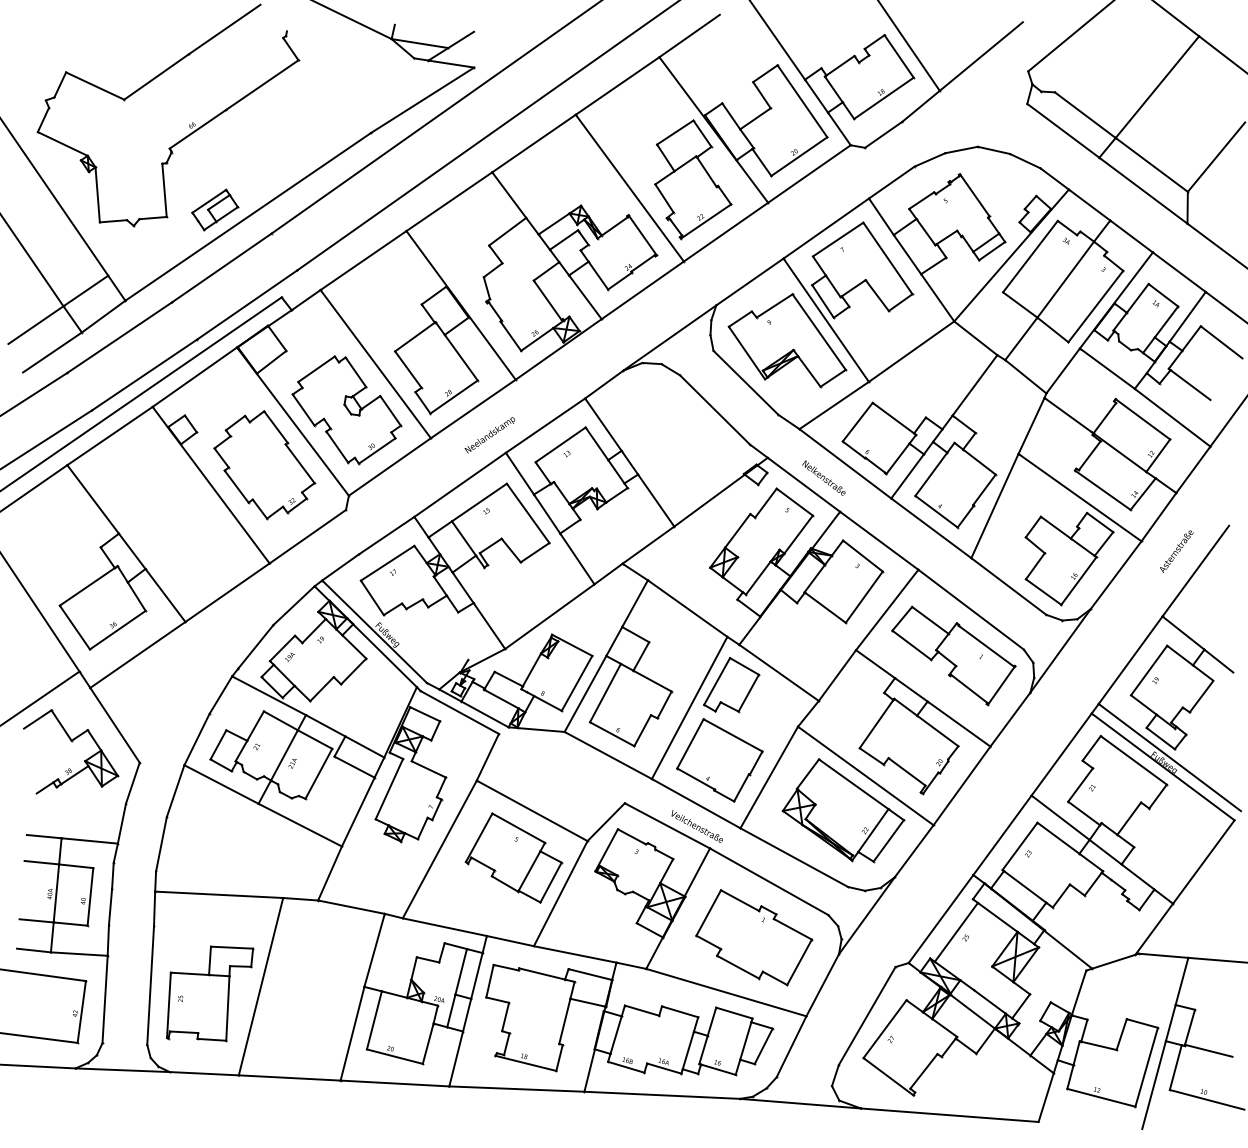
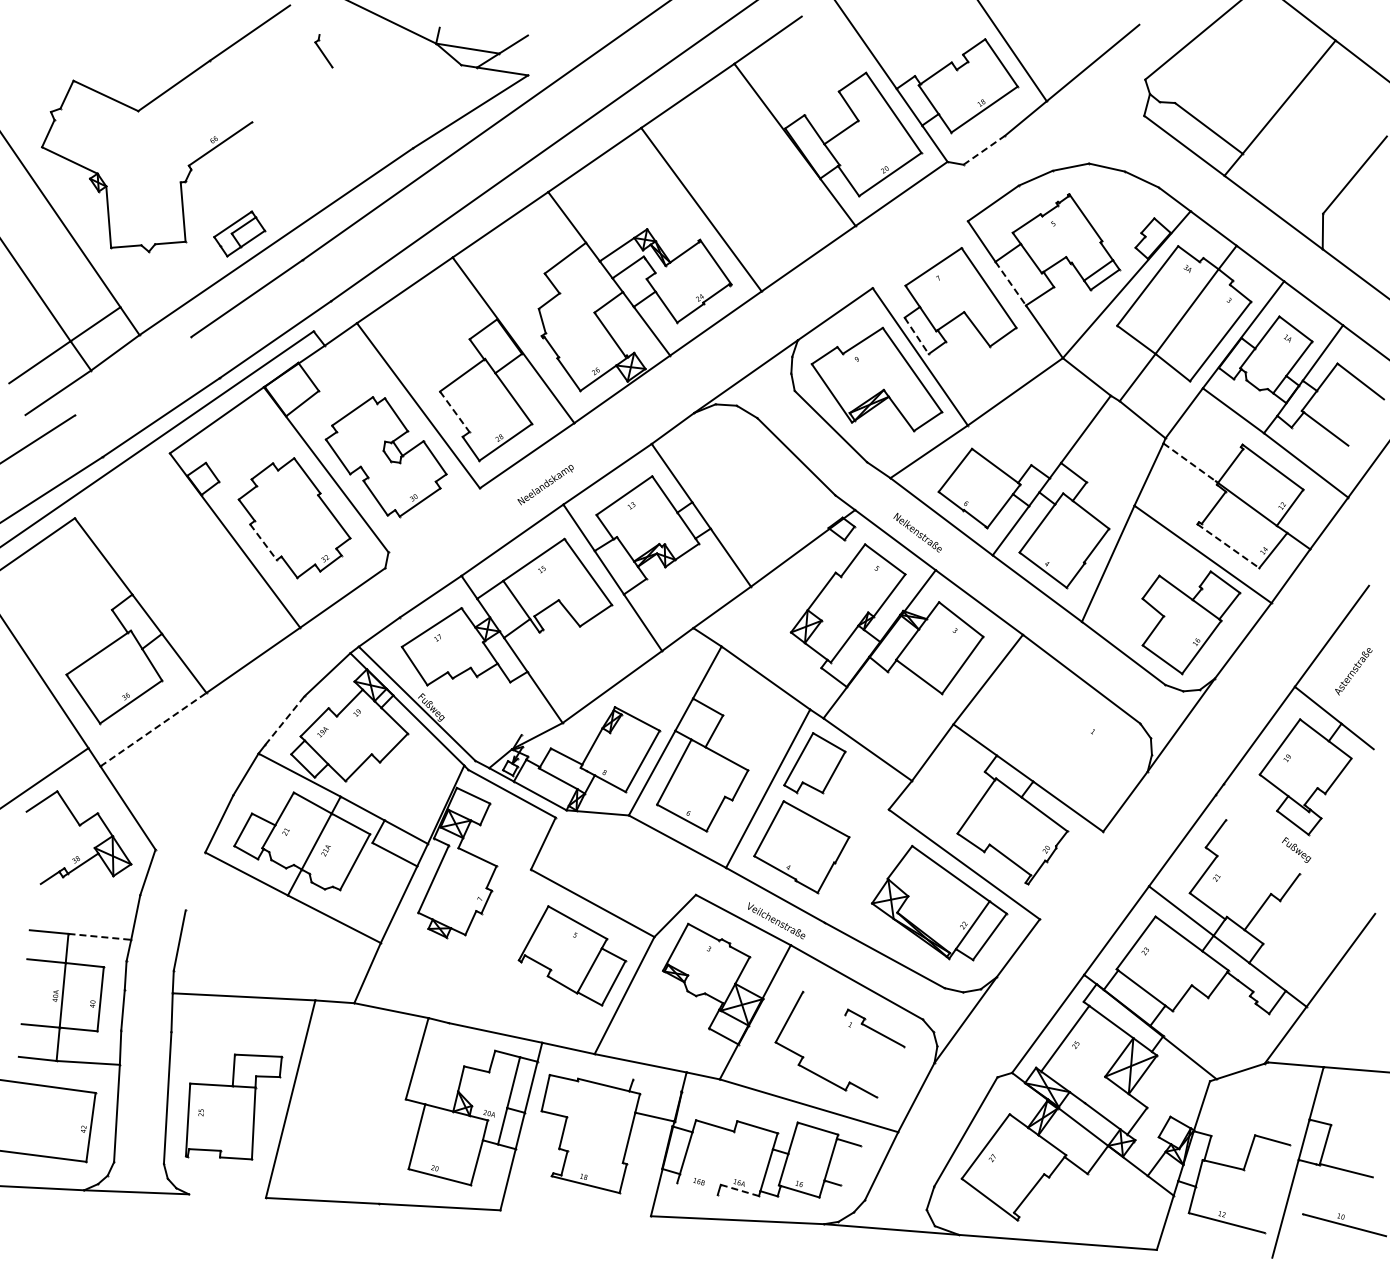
line: (262, 84) -> (292, 94), removed
line: (883, 135) -> (984, 150), solid -> dashed
line: (1151, 164) -> (1282, 183), removed
part: (692, 179) -> (771, 200), removed
line: (825, 228) -> (919, 254), removed
line: (907, 254) -> (1010, 283), solid -> dashed
line: (822, 301) -> (916, 335), solid -> dashed
line: (119, 337) -> (133, 376), removed
line: (409, 370) -> (455, 412), solid -> dashed
line: (1068, 415) -> (1190, 462), solid -> dashed
line: (109, 435) -> (121, 485), removed
line: (389, 467) -> (433, 520), removed
line: (236, 486) -> (263, 542), solid -> dashed
line: (1102, 490) -> (1228, 546), solid -> dashed
text: (1176, 551) -> (1353, 671), moved
line: (256, 646) -> (285, 720), solid -> dashed
line: (137, 654) -> (153, 729), solid -> dashed
part: (953, 655) -> (1062, 730), removed
line: (1169, 757) -> (1302, 843), removed
line: (1133, 760) -> (1262, 847), removed
line: (1163, 766) -> (1295, 853), removed
line: (768, 776) -> (856, 865), removed
line: (961, 785) -> (1071, 875), removed
line: (175, 791) -> (195, 881), removed
line: (89, 840) -> (99, 936), solid -> dashed
line: (439, 849) -> (489, 946), removed
line: (740, 899) -> (824, 1002), removed
line: (799, 961) -> (890, 1071), removed
line: (590, 974) -> (657, 1085), removed
line: (352, 1033) -> (392, 1151), removed
line: (763, 1046) -> (850, 1165), removed
line: (626, 1066) -> (697, 1188), removed
line: (1146, 1066) -> (1276, 1188), removed
line: (1175, 1067) -> (1309, 1189), removed
line: (663, 1068) -> (739, 1190), solid -> dashed
line: (203, 1073) -> (226, 1195), removed
line: (516, 1089) -> (575, 1213), removed

